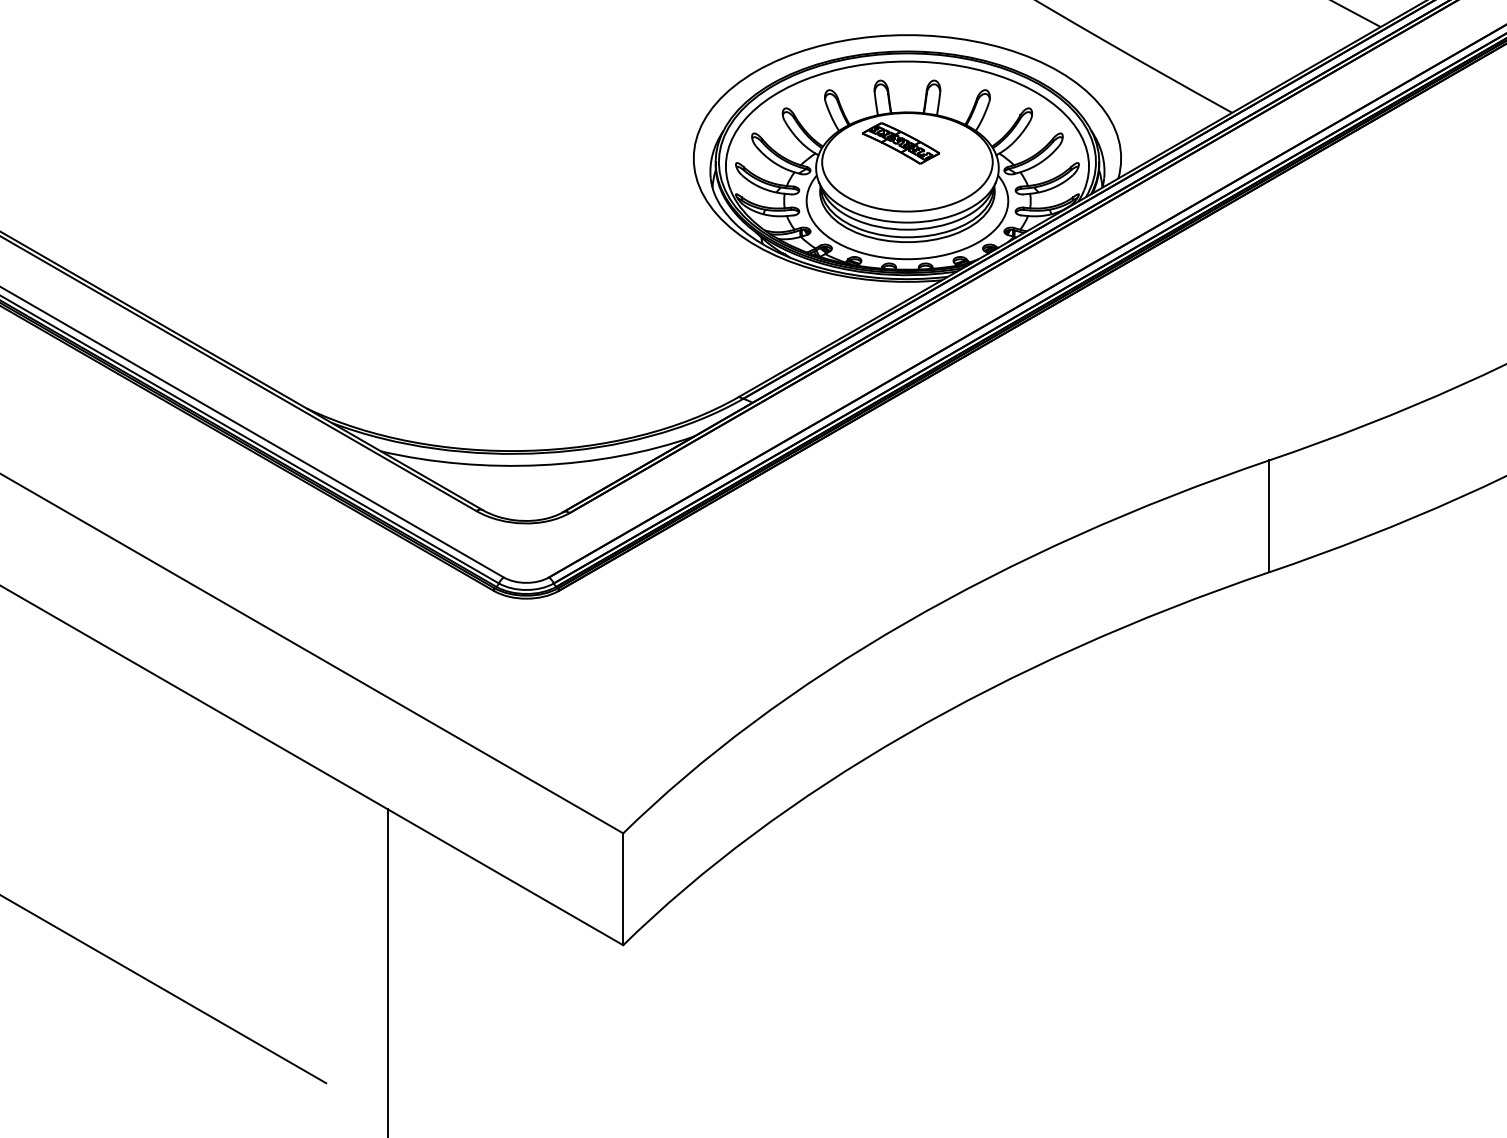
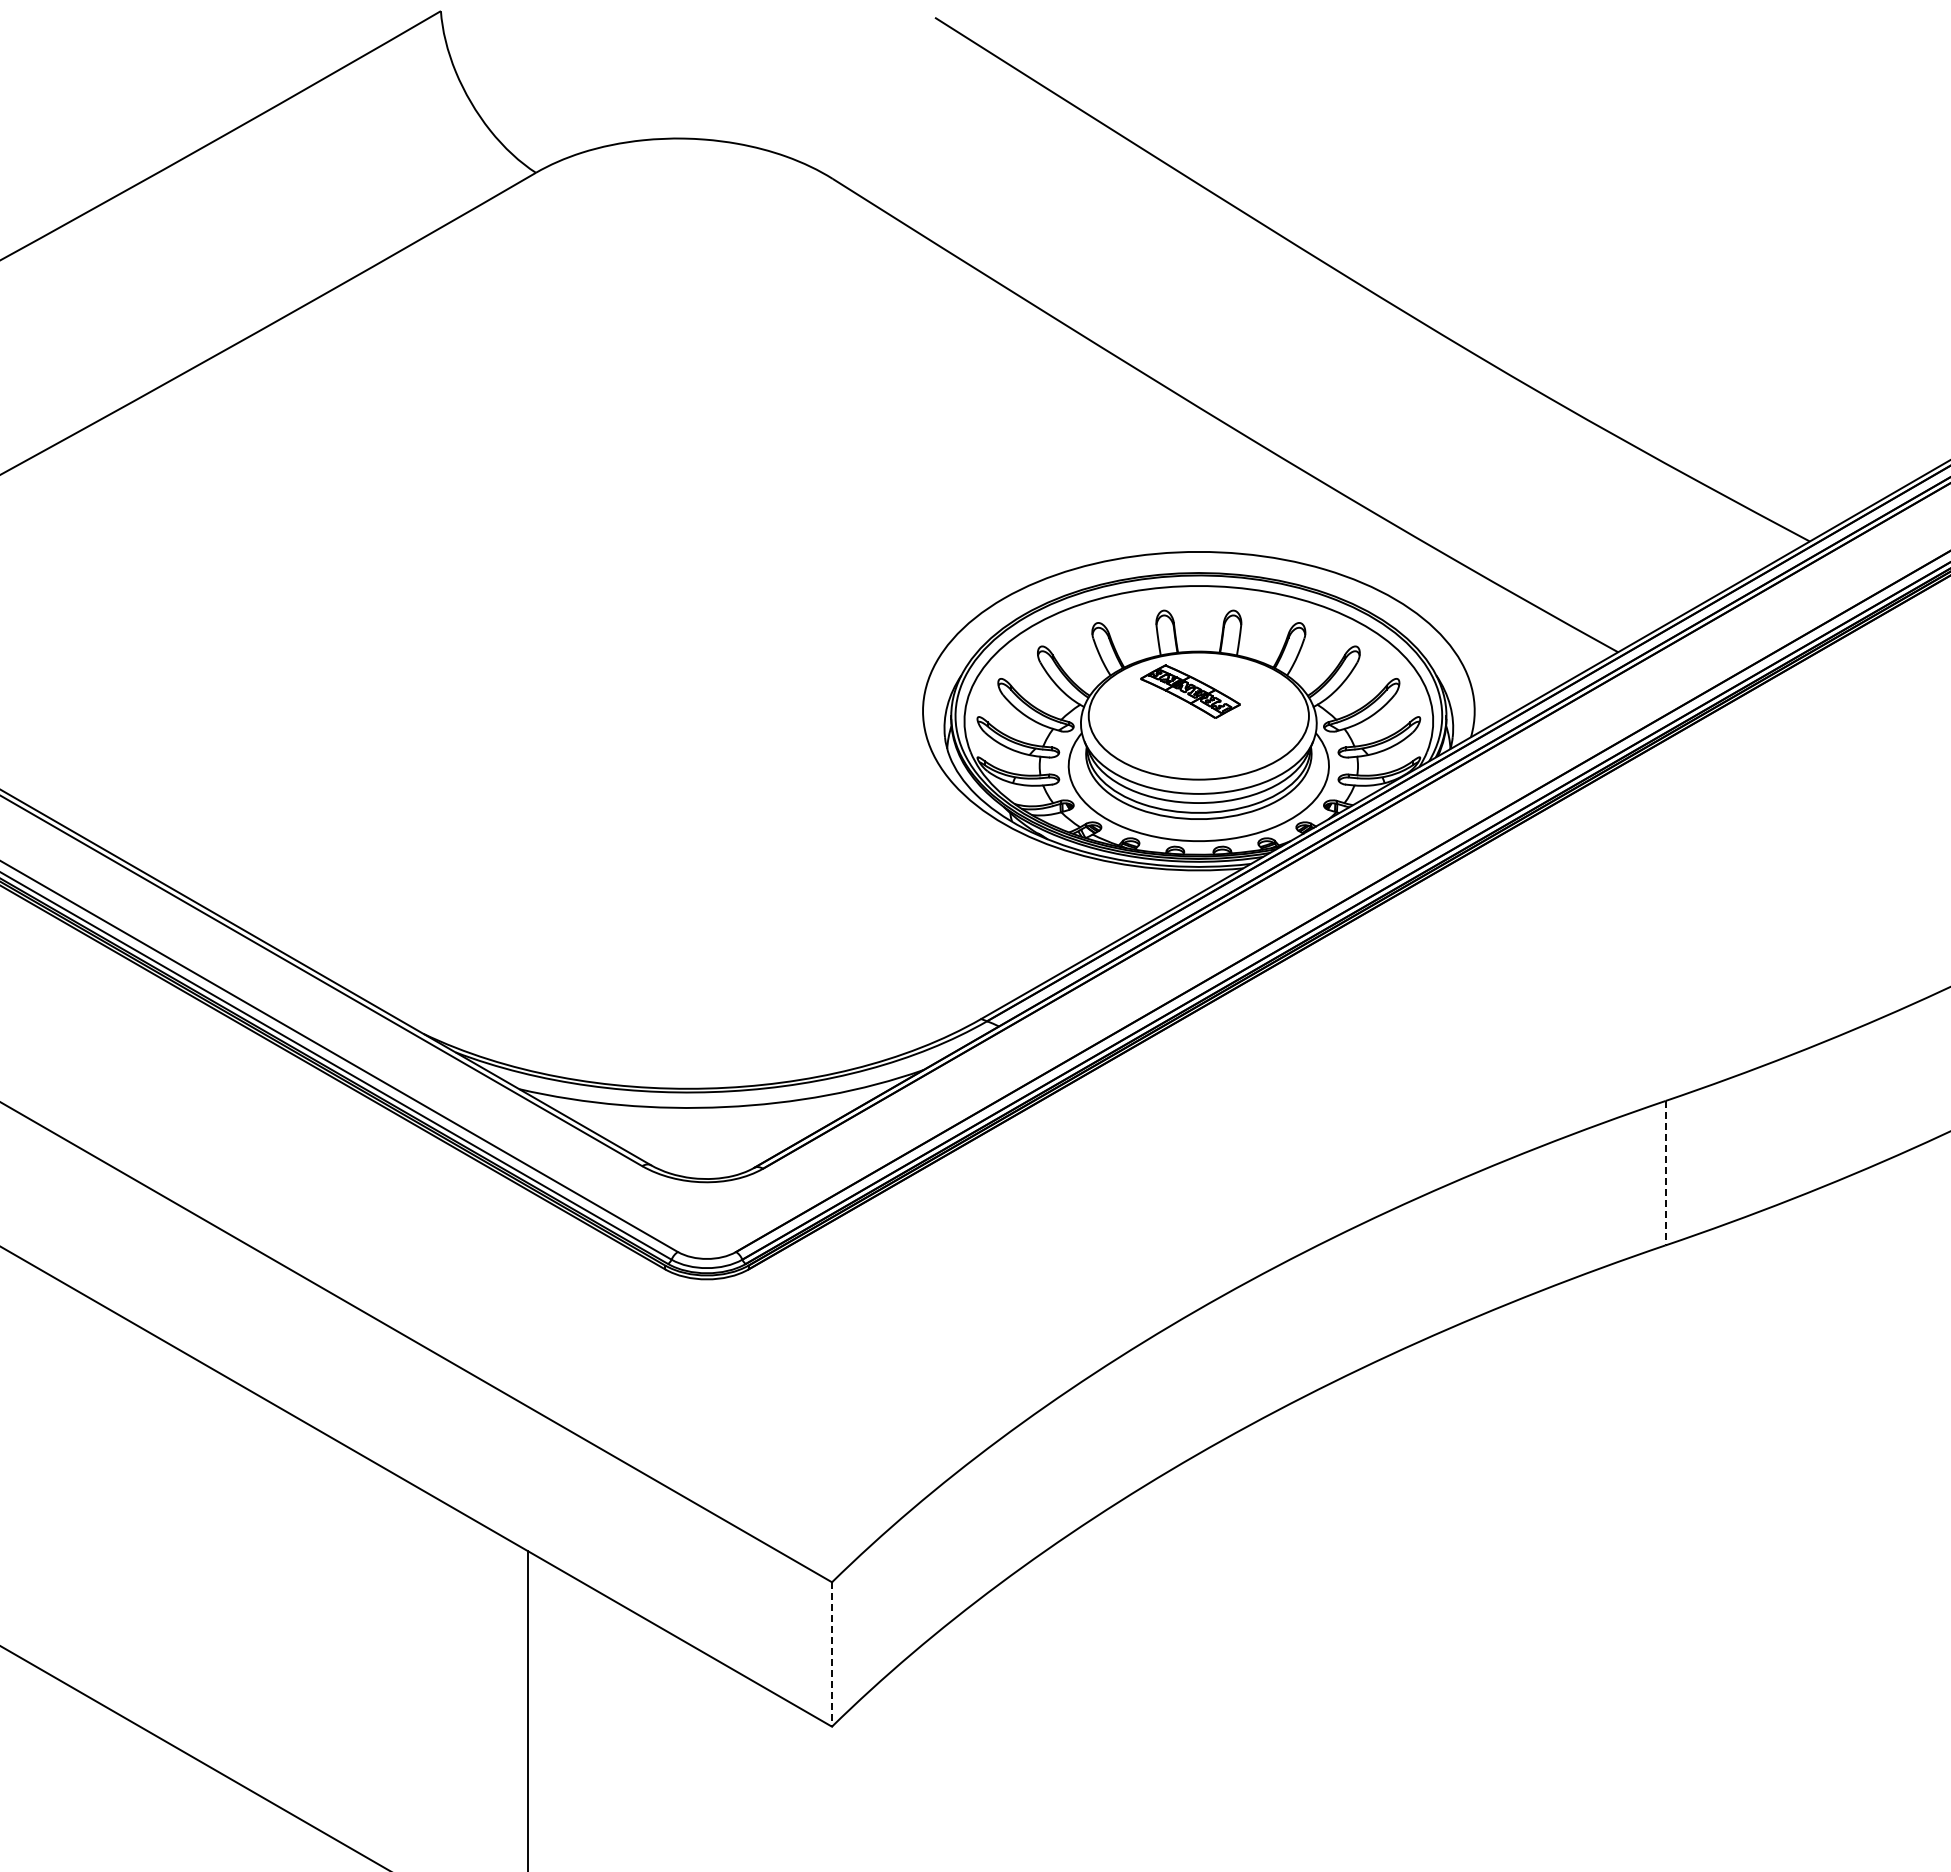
line: (1268, 516) -> (1665, 1173), solid -> dashed
line: (623, 890) -> (832, 1655), solid -> dashed

